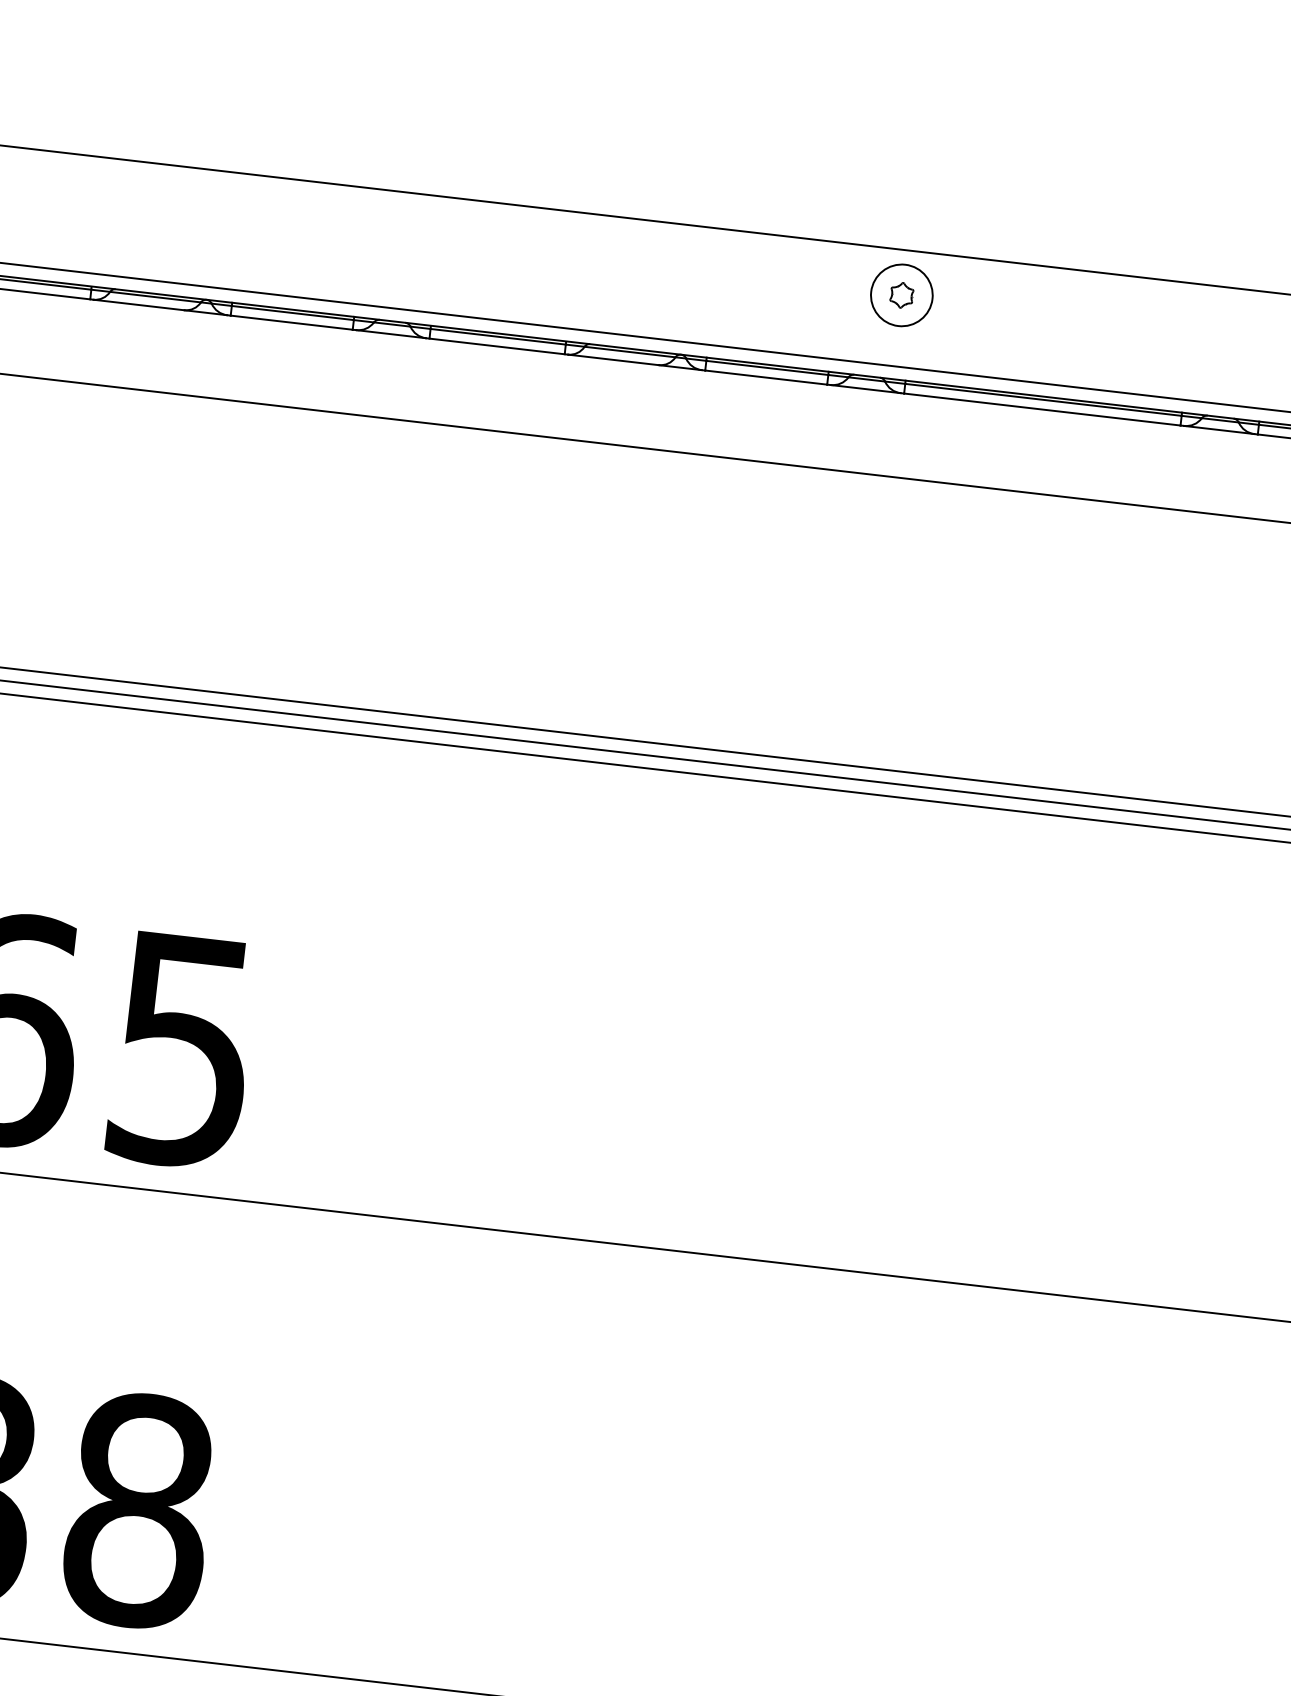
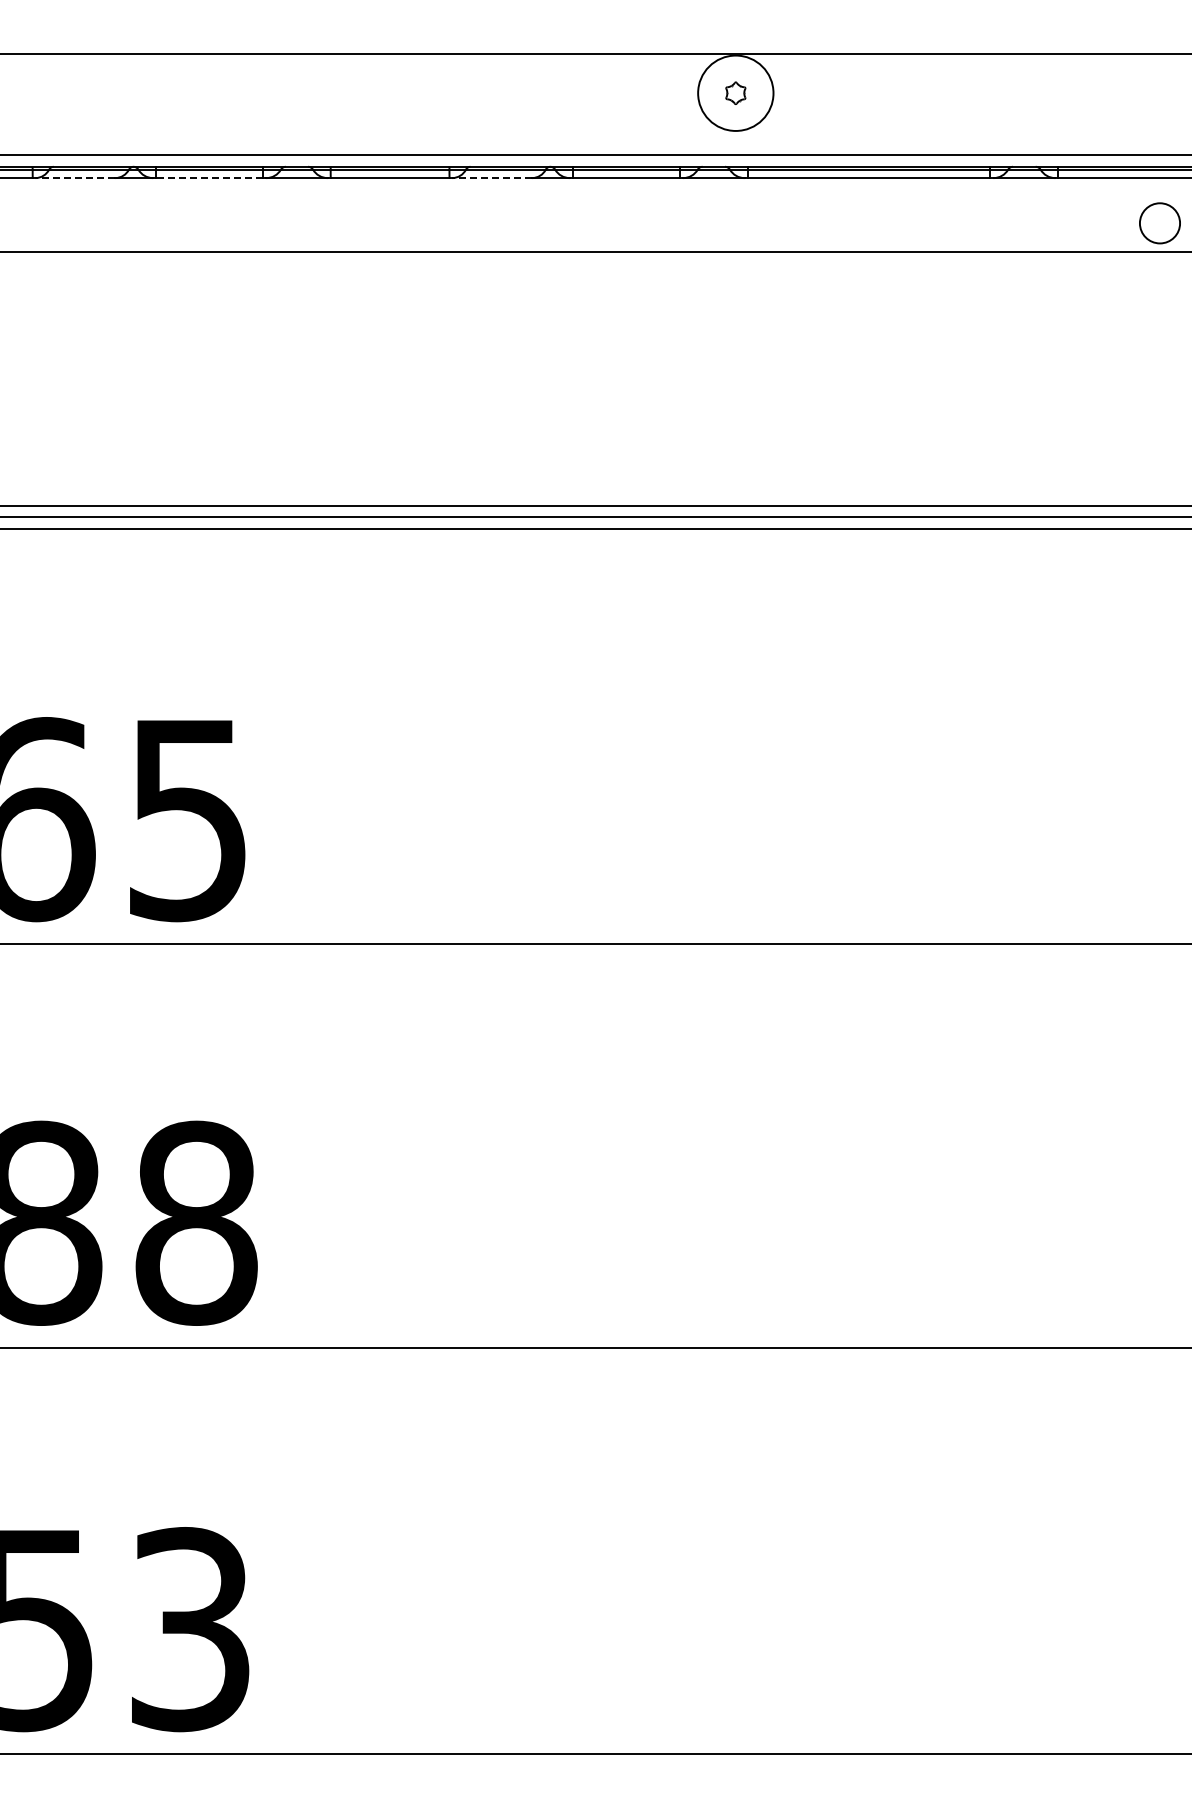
circle: (901, 295) -> (735, 93), size x1.4
line: (138, 305) -> (75, 178), solid -> dashed
line: (291, 323) -> (209, 178), solid -> dashed
line: (613, 360) -> (492, 178), solid -> dashed

